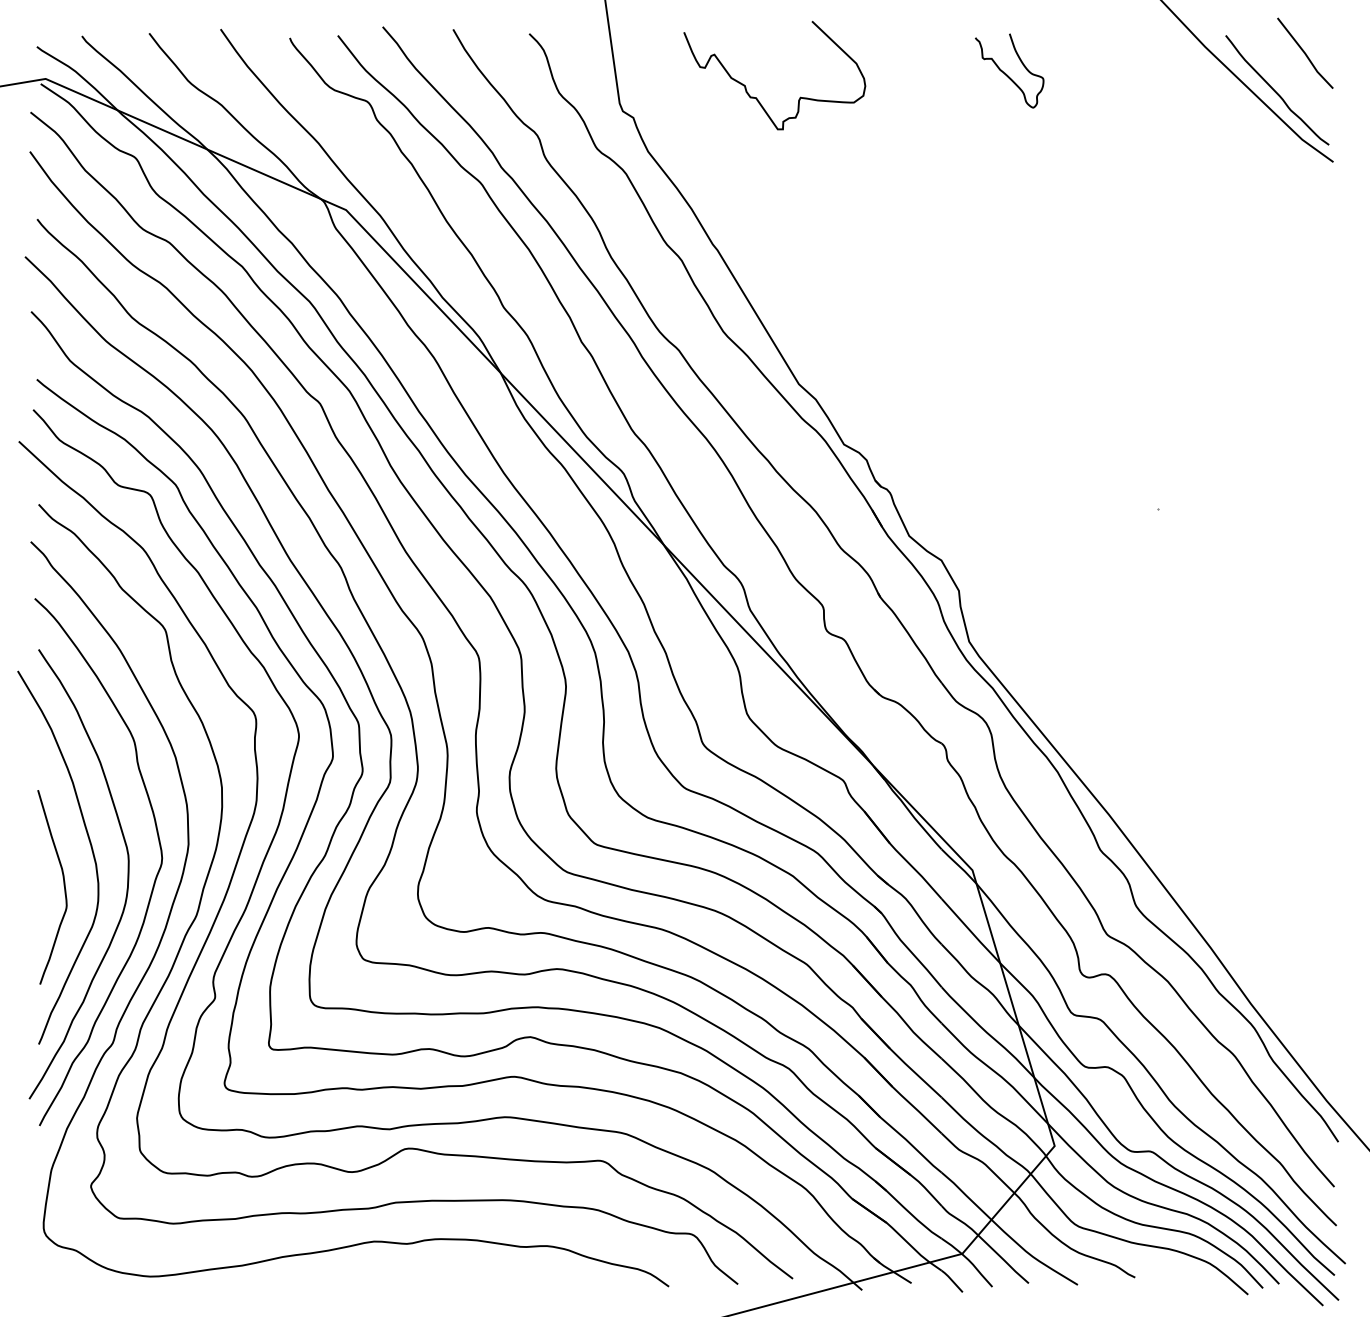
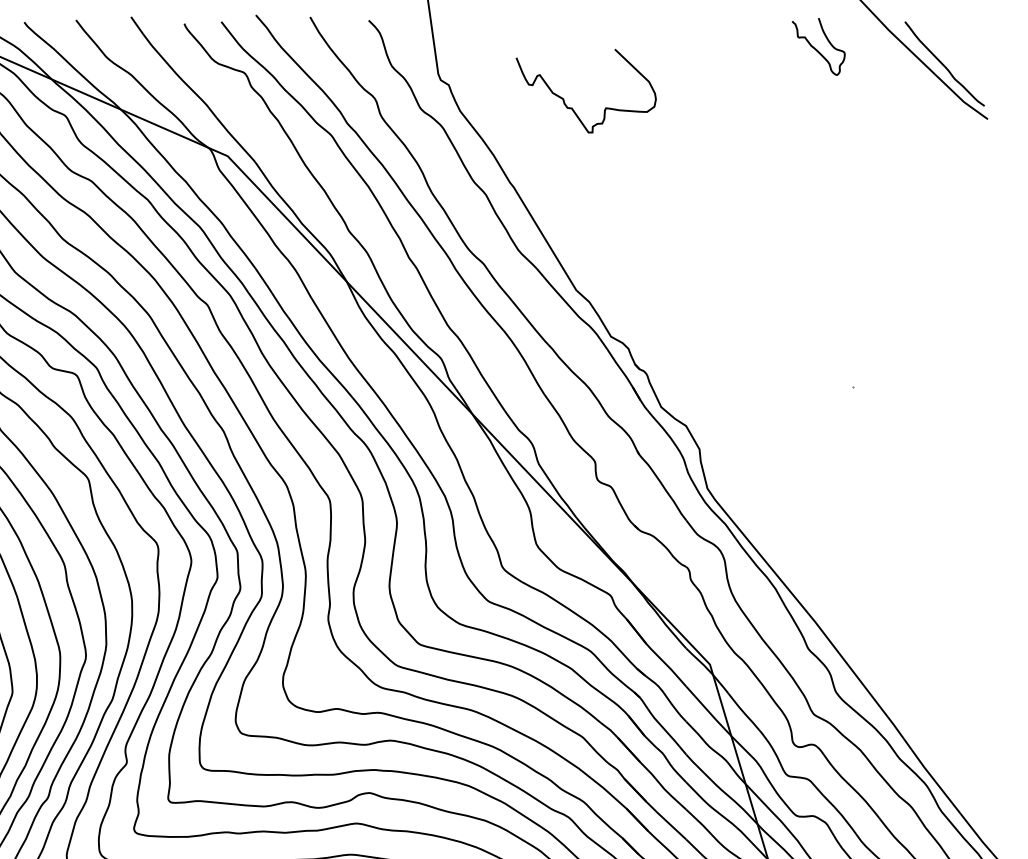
line: (1305, 52) -> (966, 34), removed
curve: (1006, 73) -> (816, 48), moved
curve: (756, 97) -> (572, 108), moved

